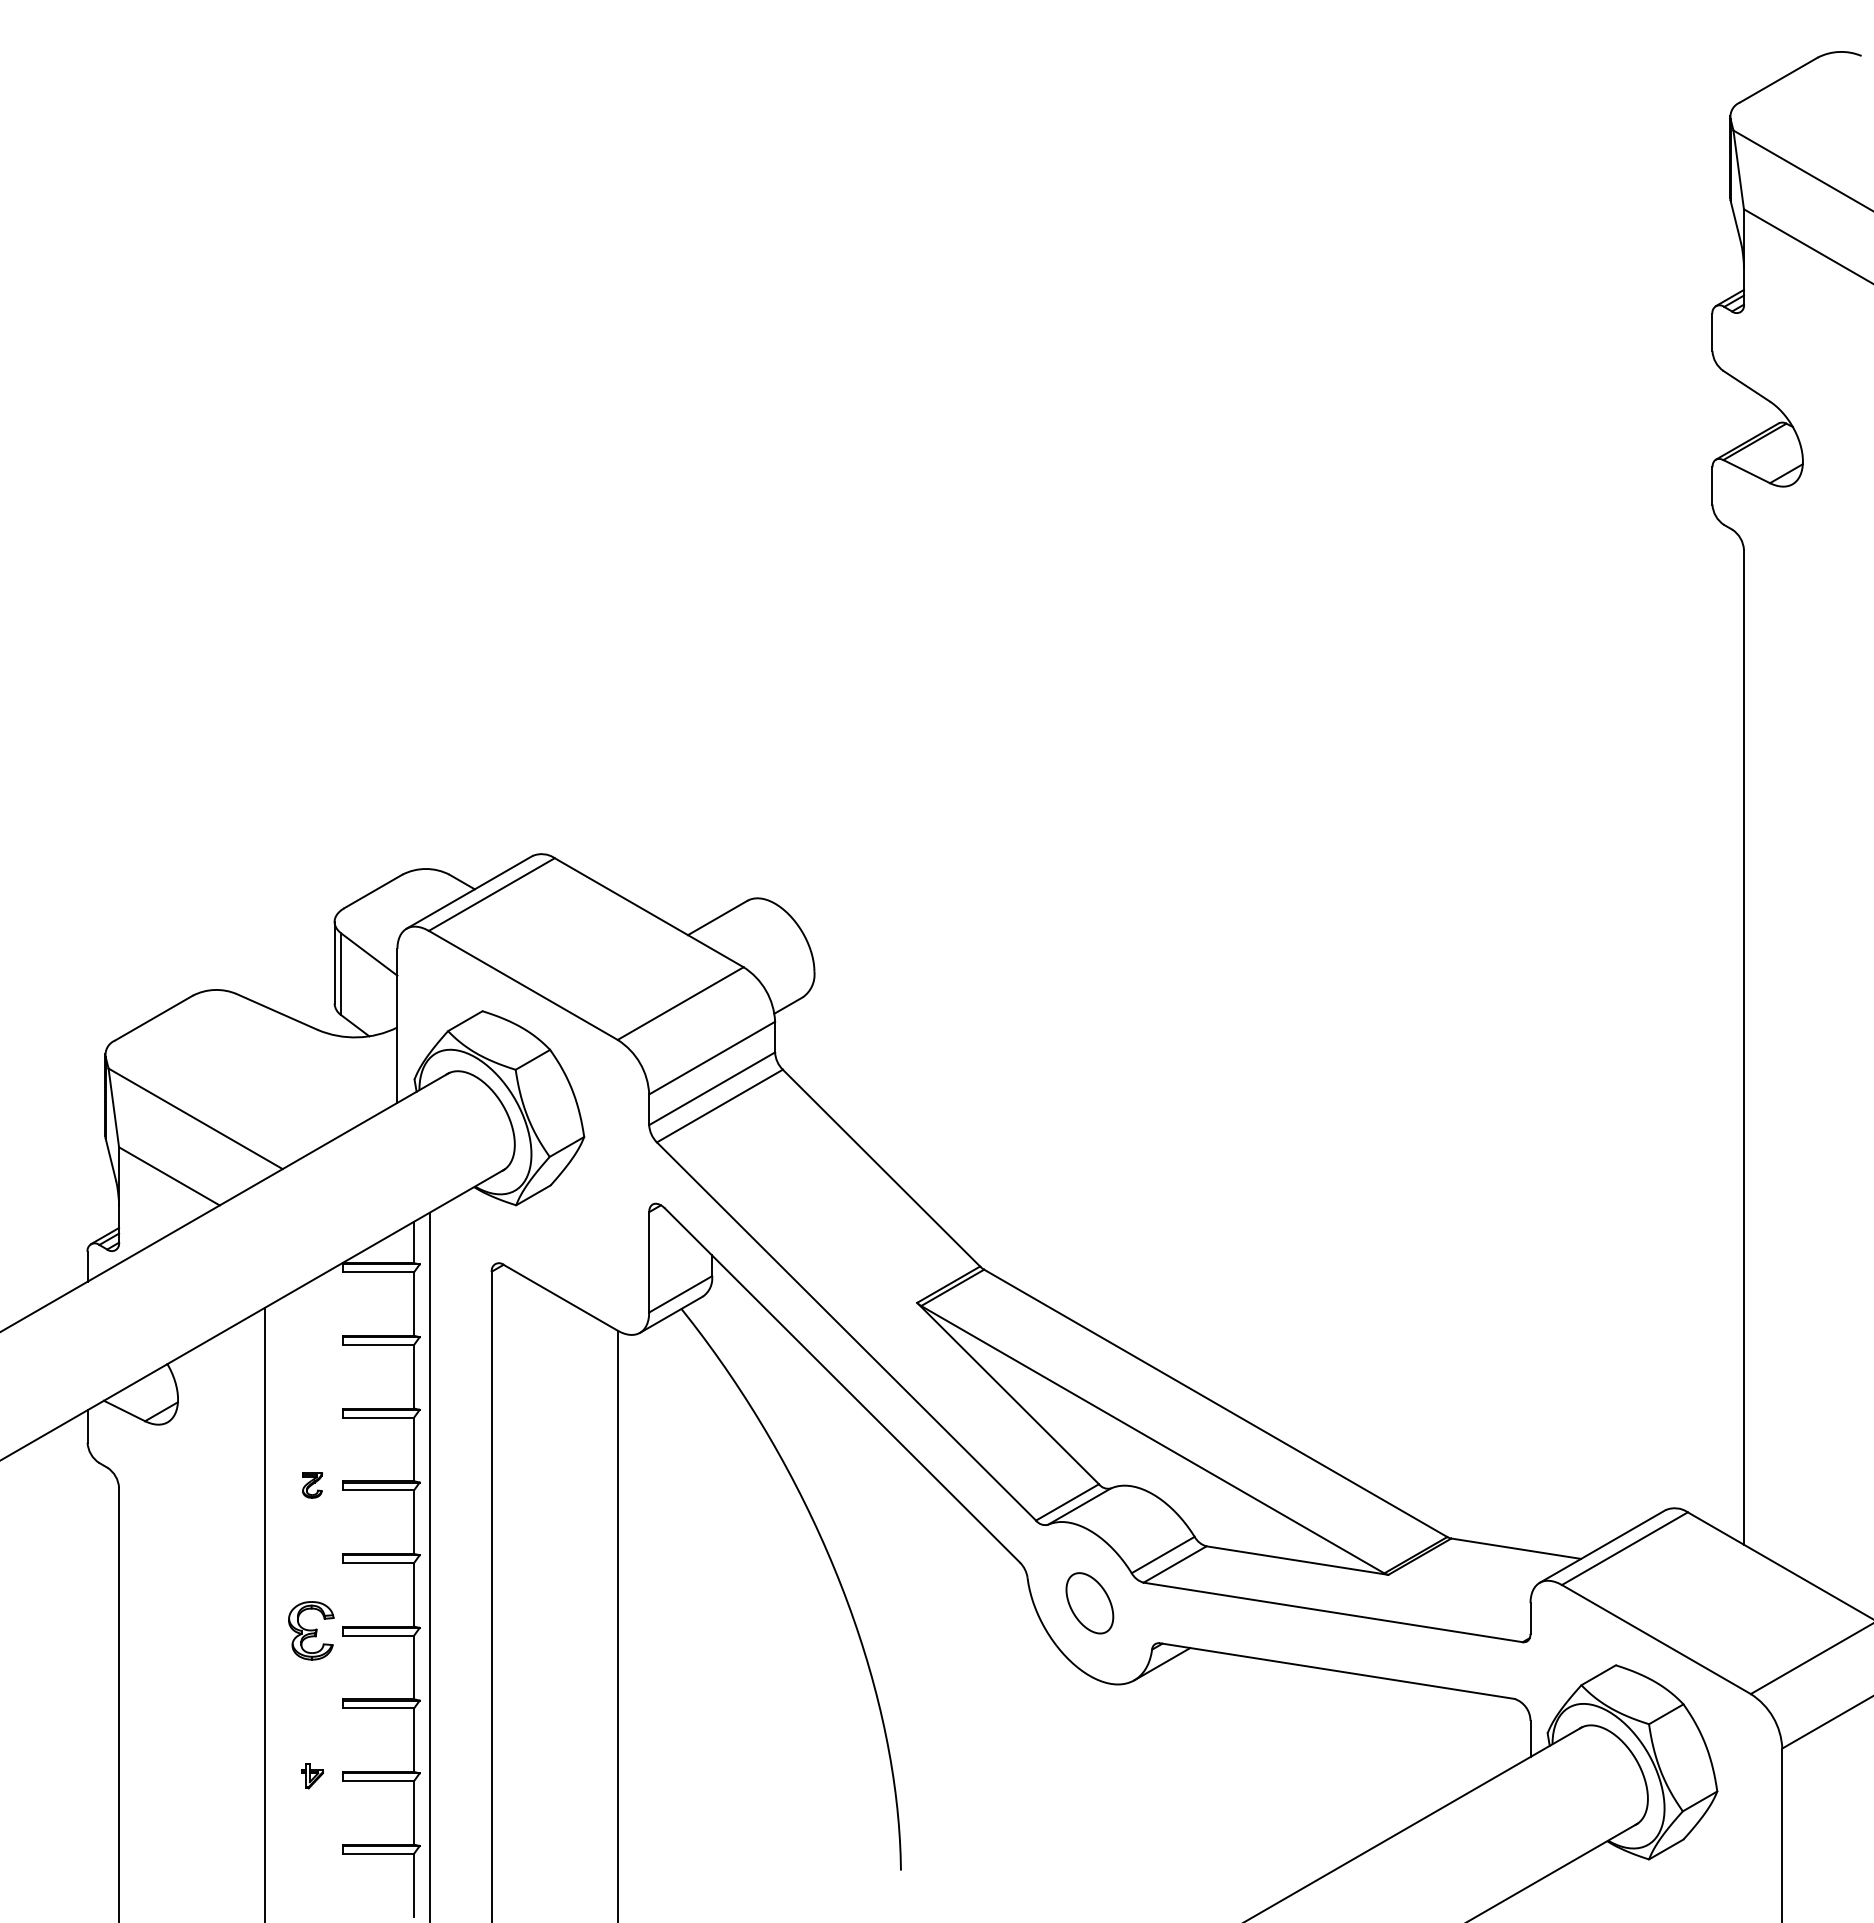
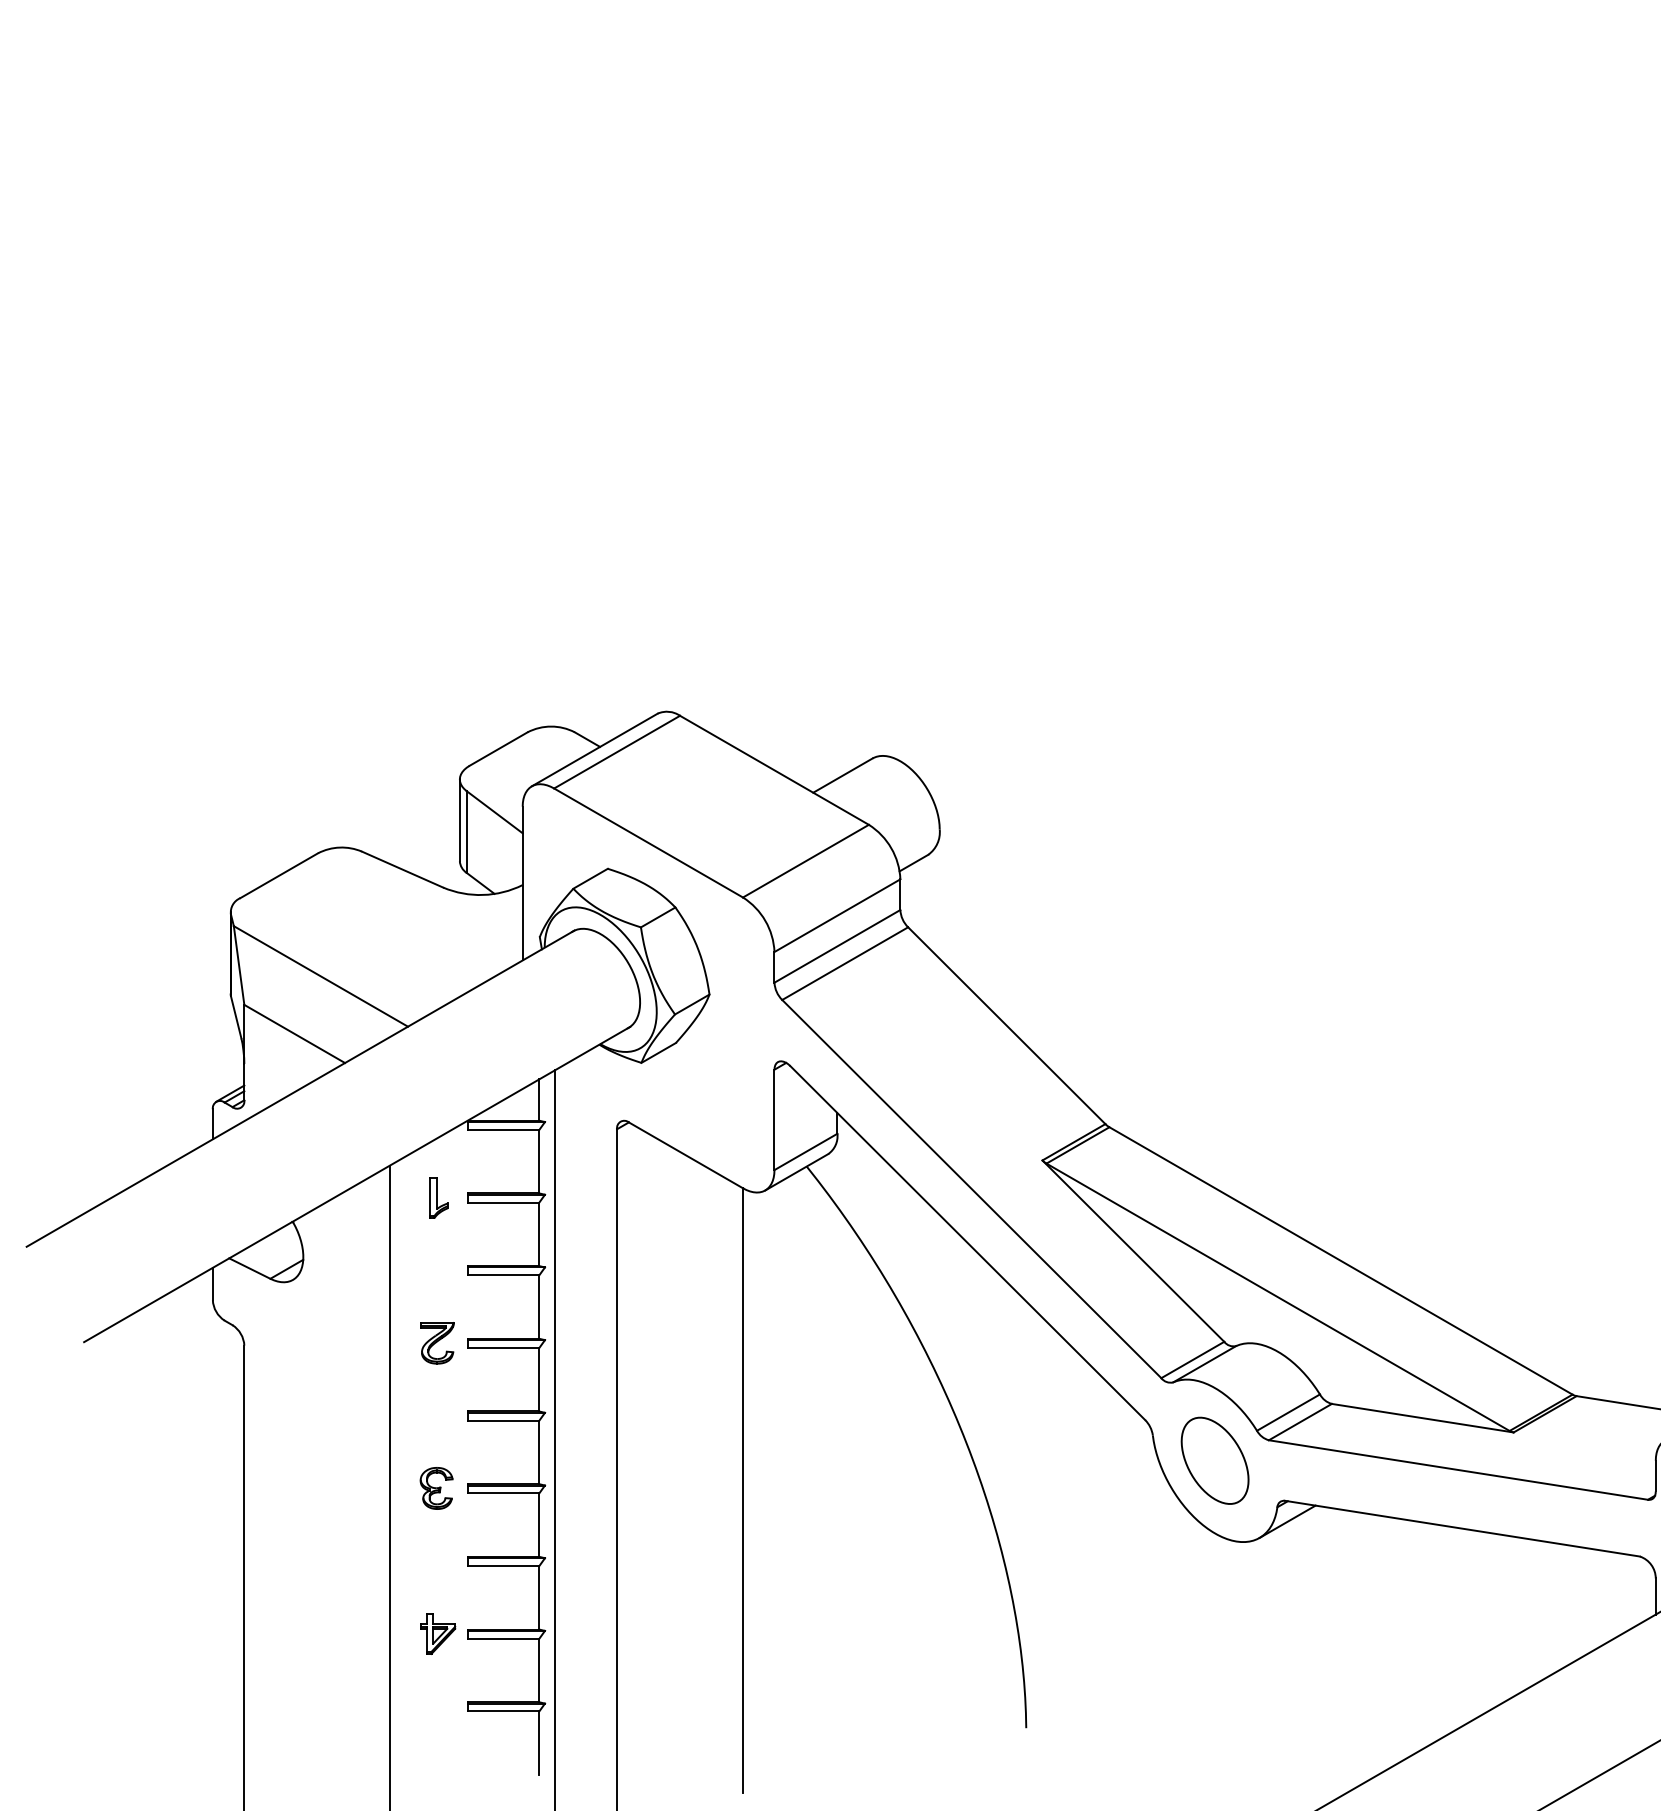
part: (313, 1340) -> (438, 1198), added
part: (312, 1485) -> (437, 1343), size x1.67
part: (1089, 1603) -> (1214, 1461), size x1.43
part: (311, 1630) -> (436, 1488), size x0.71
part: (312, 1776) -> (437, 1634), size x1.67

